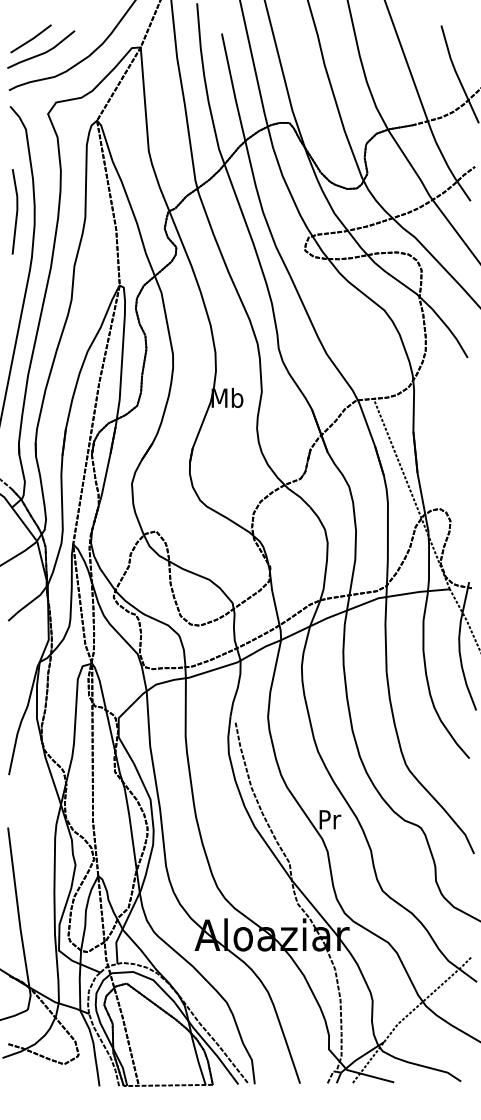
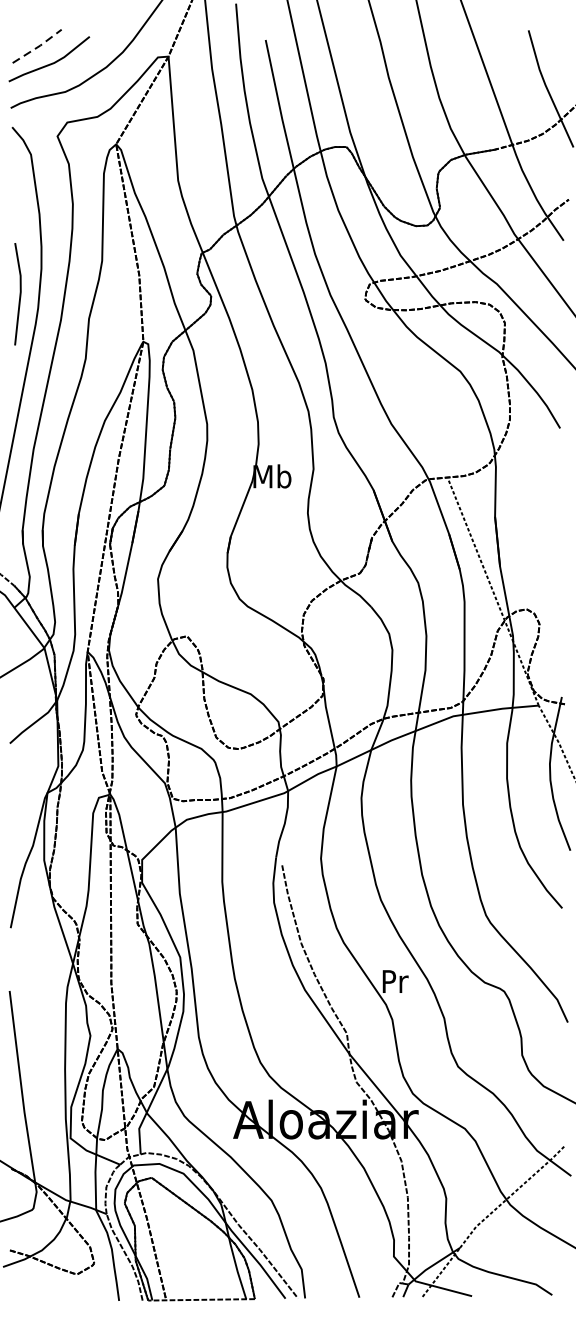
line: (32, 39) -> (38, 47), solid -> dashed
line: (16, 211) -> (19, 293), moved

